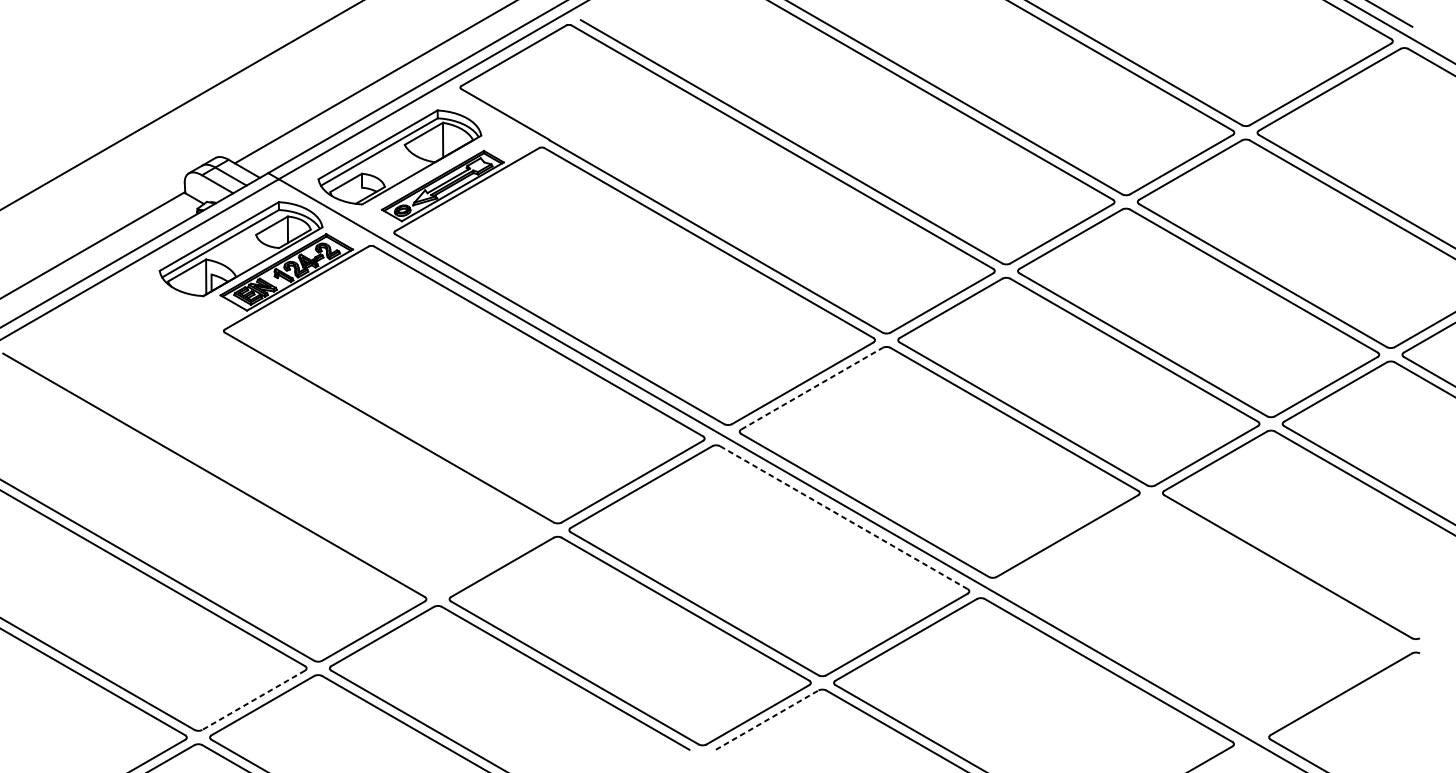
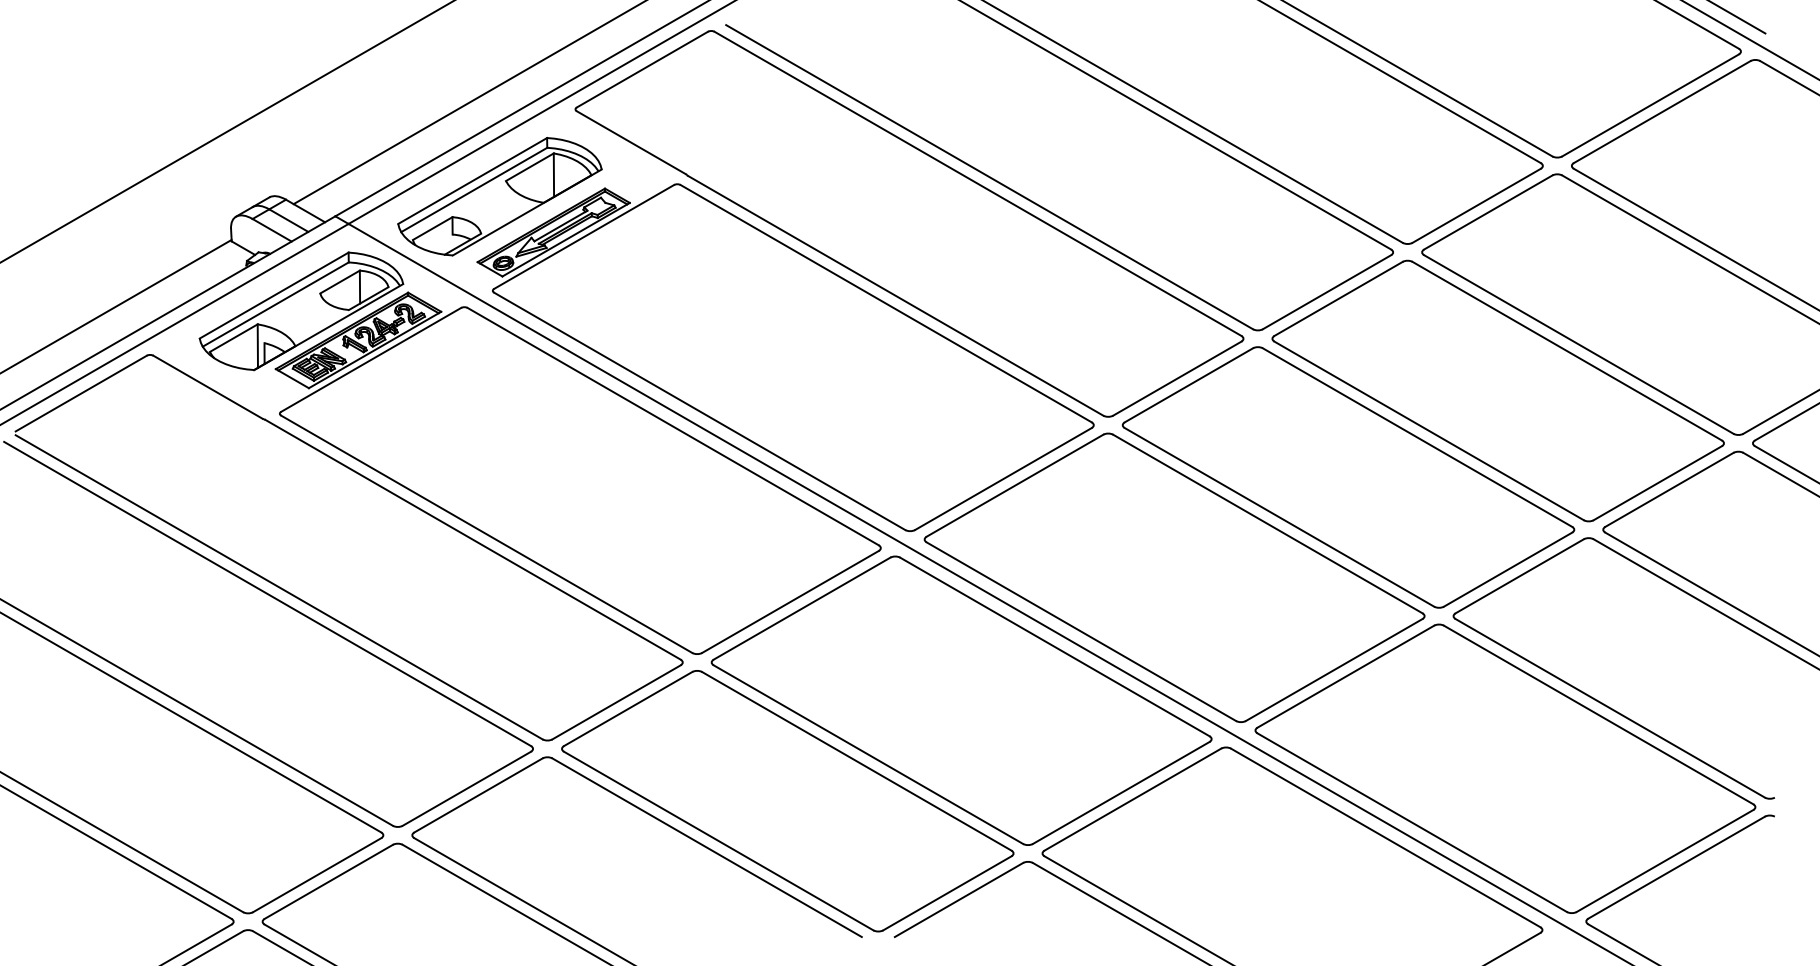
line: (812, 388) -> (1015, 485), dashed -> solid
part: (306, 391) -> (383, 489), added
line: (843, 517) -> (1054, 646), dashed -> solid
part: (1204, 614) -> (1505, 768), added
line: (253, 700) -> (316, 875), dashed -> solid
line: (767, 719) -> (959, 899), dashed -> solid

